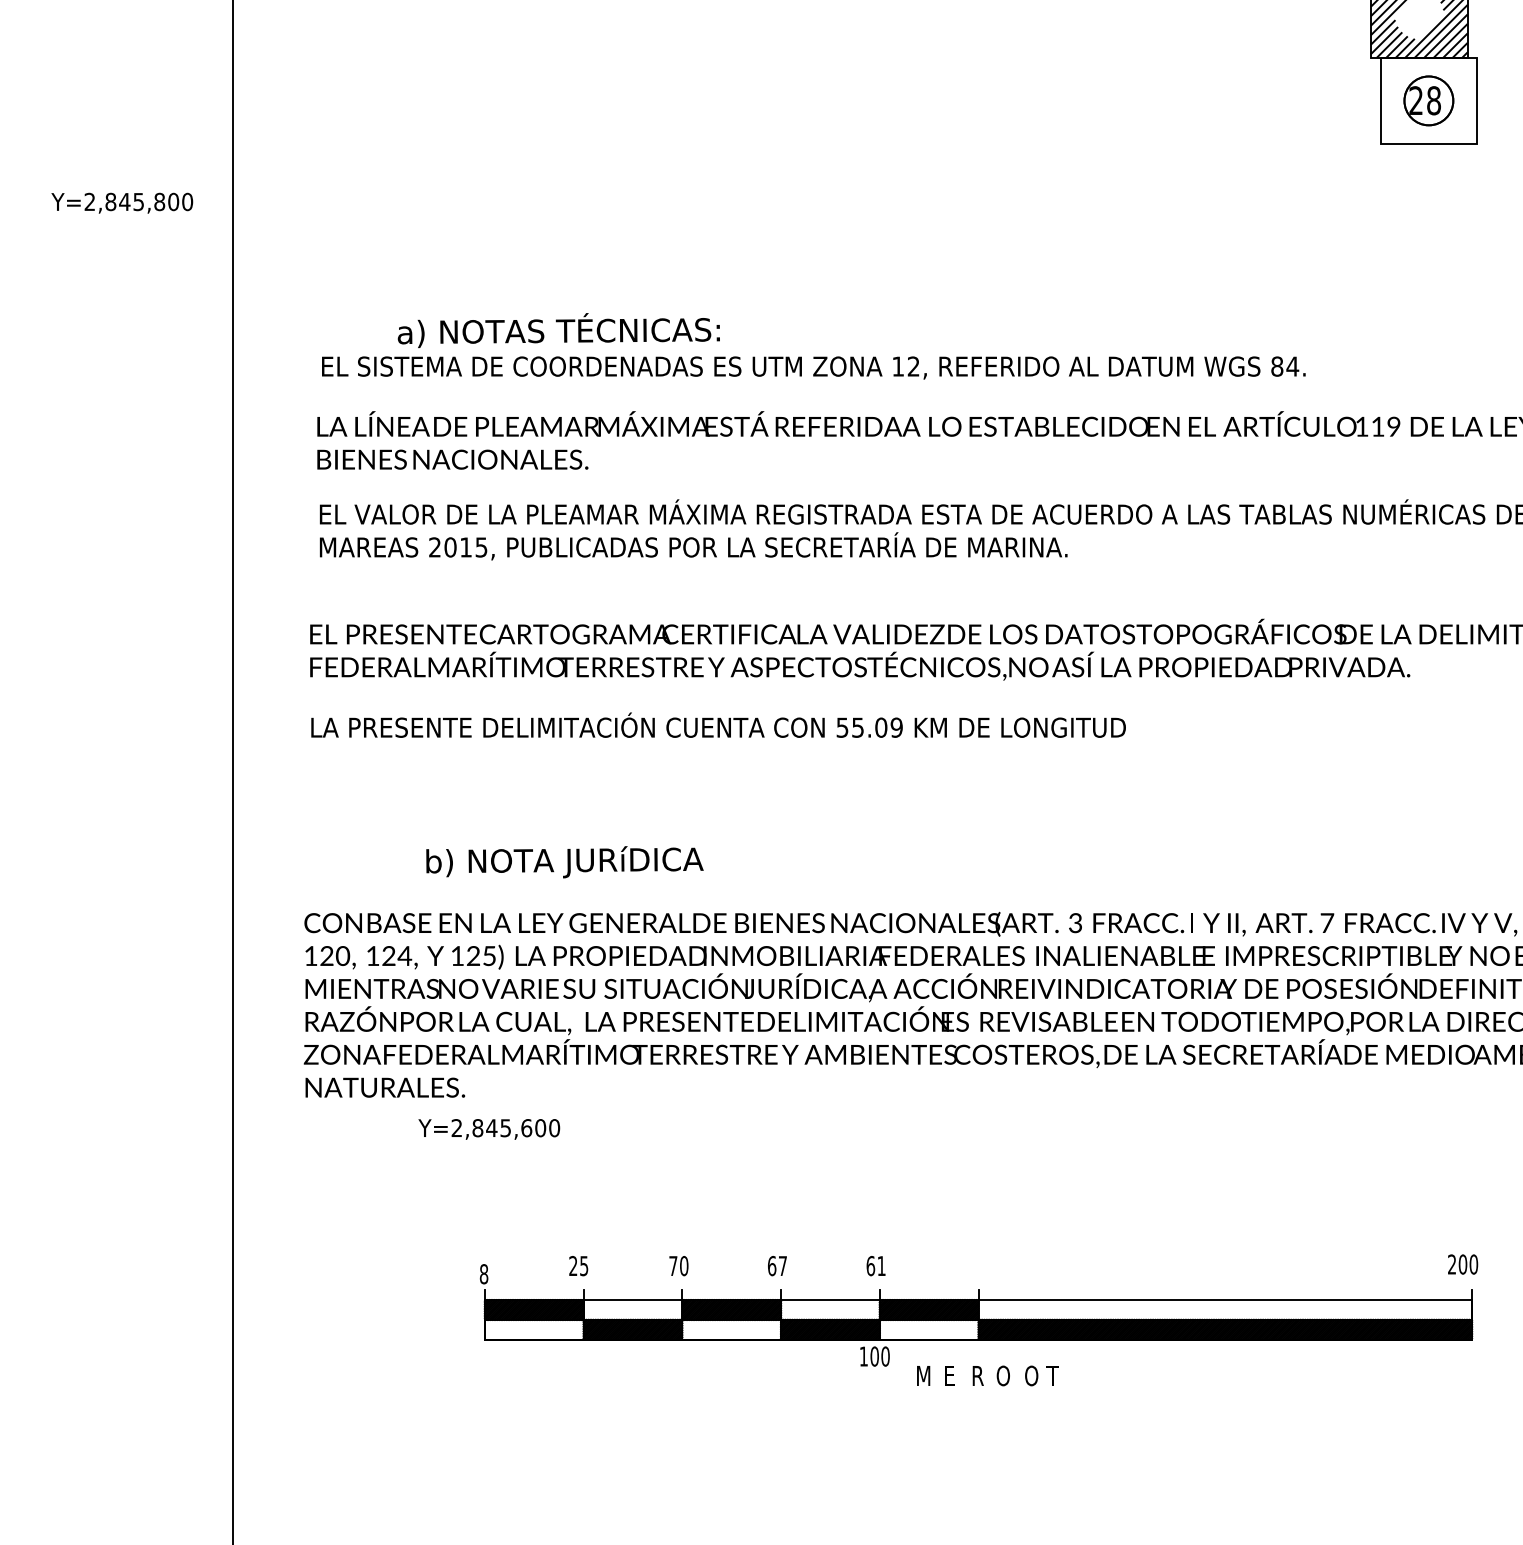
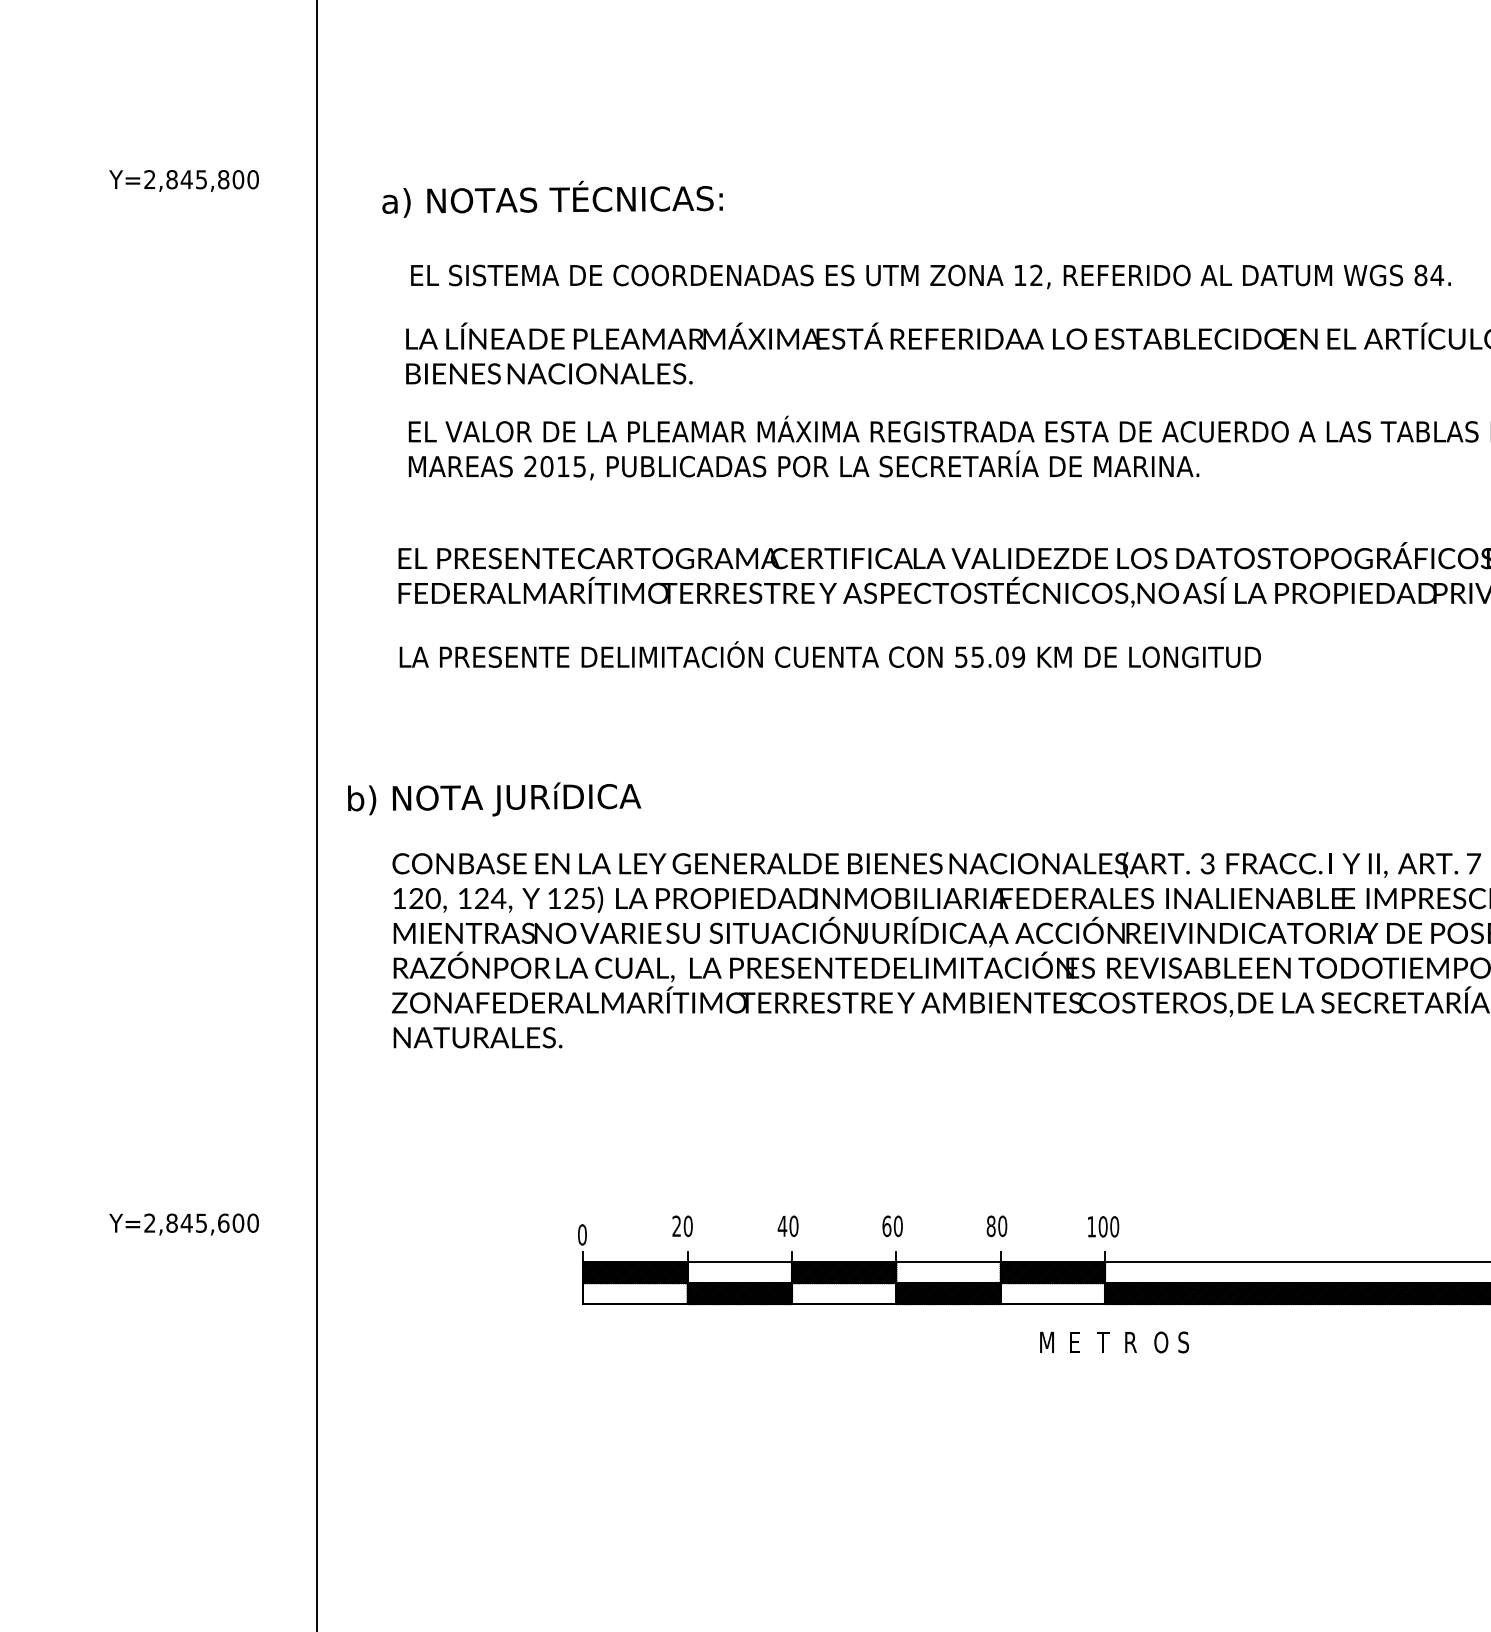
text: (122, 202) -> (184, 180), moved
text: (558, 330) -> (552, 199), moved
text: (564, 862) -> (494, 799), moved
text: (489, 1129) -> (184, 1224), moved
text: (672, 1265) -> (781, 1225), 70 -> 40
text: (875, 1265) -> (996, 1225), 61 -> 80
text: (584, 1266) -> (688, 1226), 25 -> 20
text: (782, 1266) -> (897, 1226), 67 -> 60
text: (483, 1274) -> (581, 1235), 8 -> 0
text: (874, 1356) -> (1102, 1226), moved
text: (977, 1375) -> (1104, 1341), R -> T
text: (1002, 1375) -> (1130, 1341), O -> R
text: (1052, 1375) -> (1183, 1341), T -> S

